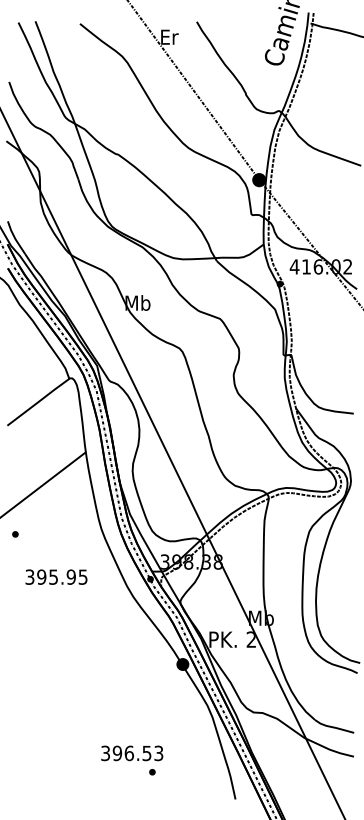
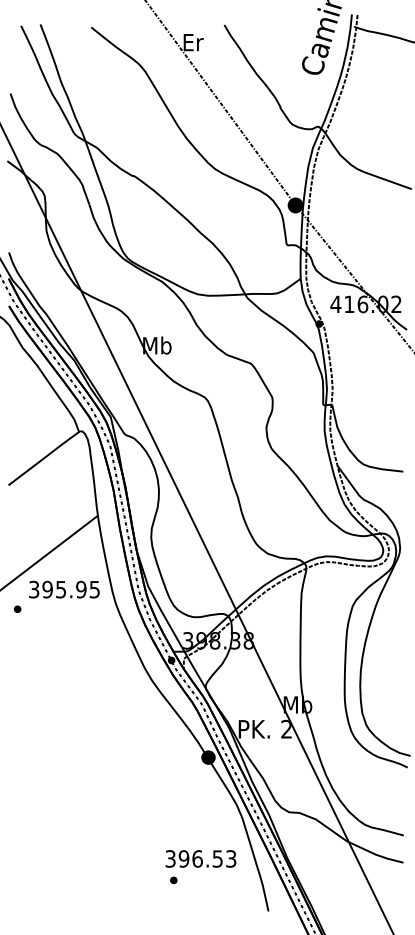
text: (56, 576) -> (64, 588), moved
text: (132, 753) -> (201, 859), moved

